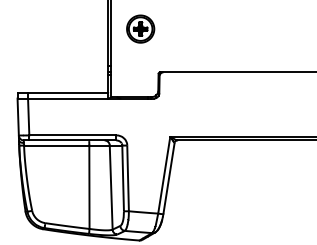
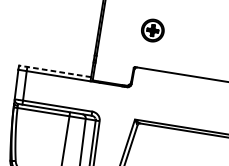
part: (140, 28) -> (152, 30), moved
line: (62, 93) -> (54, 71), solid -> dashed

